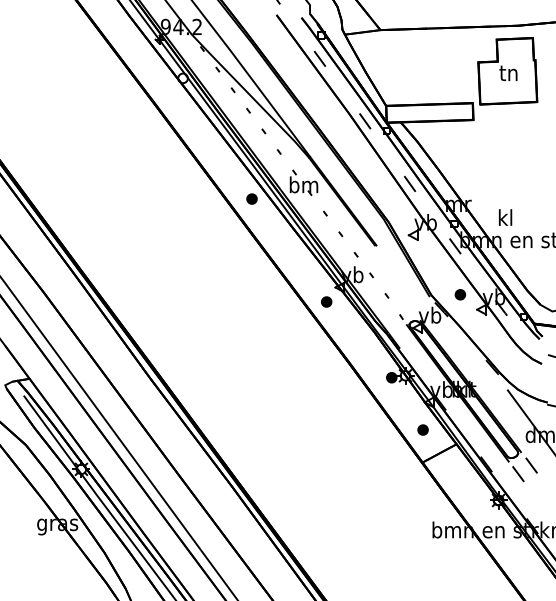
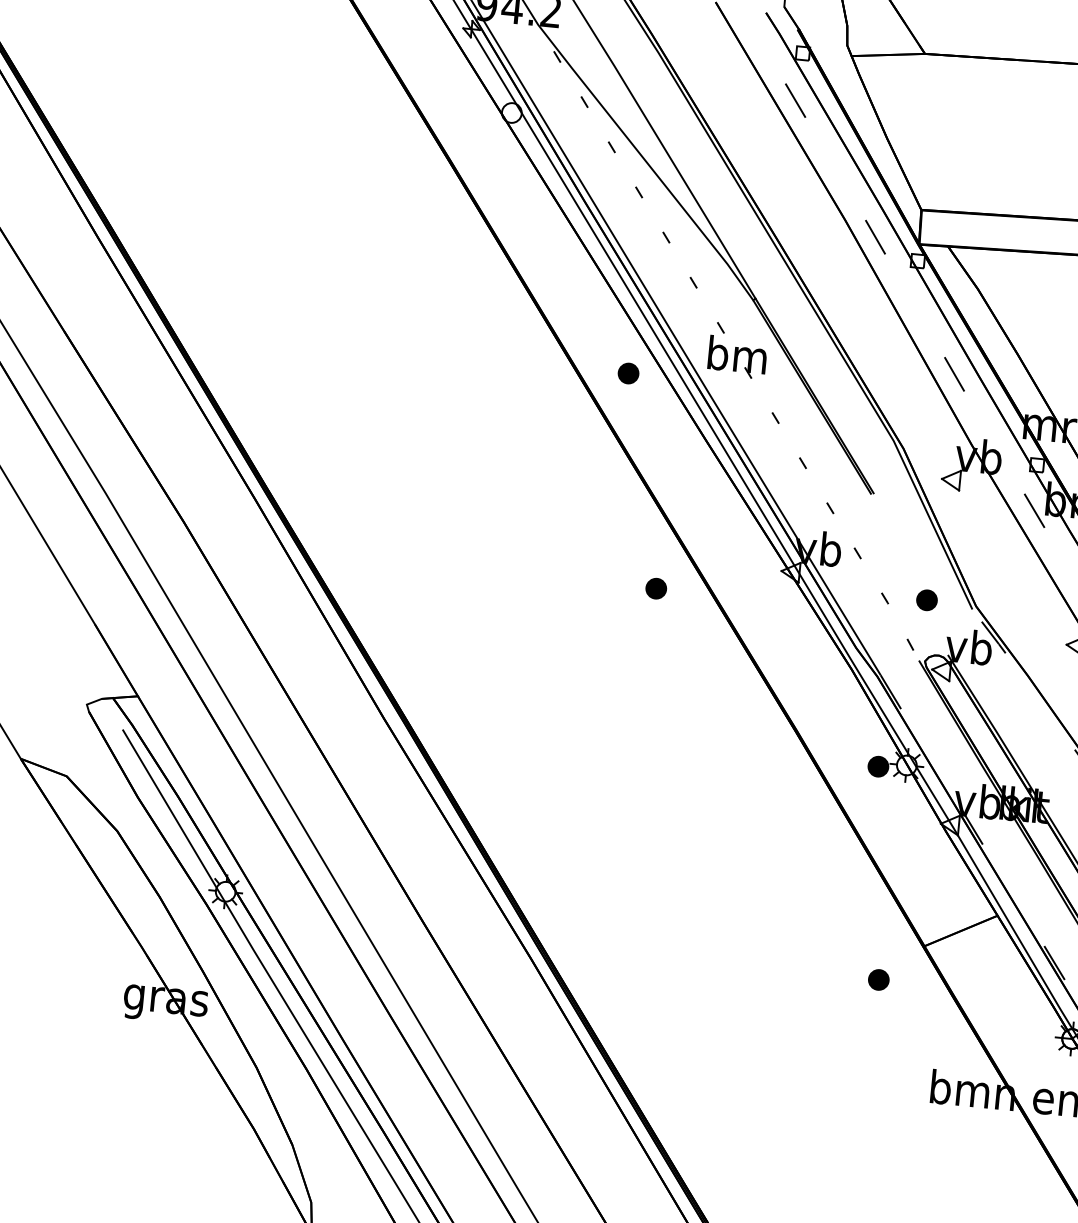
part: (460, 294) -> (927, 599), moved
part: (326, 301) -> (656, 587), moved
part: (422, 429) -> (877, 978), moved

